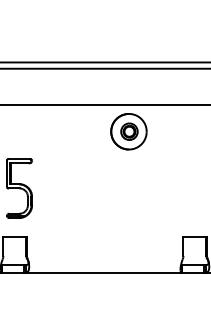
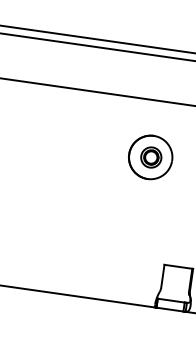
part: (128, 131) -> (150, 157), moved

